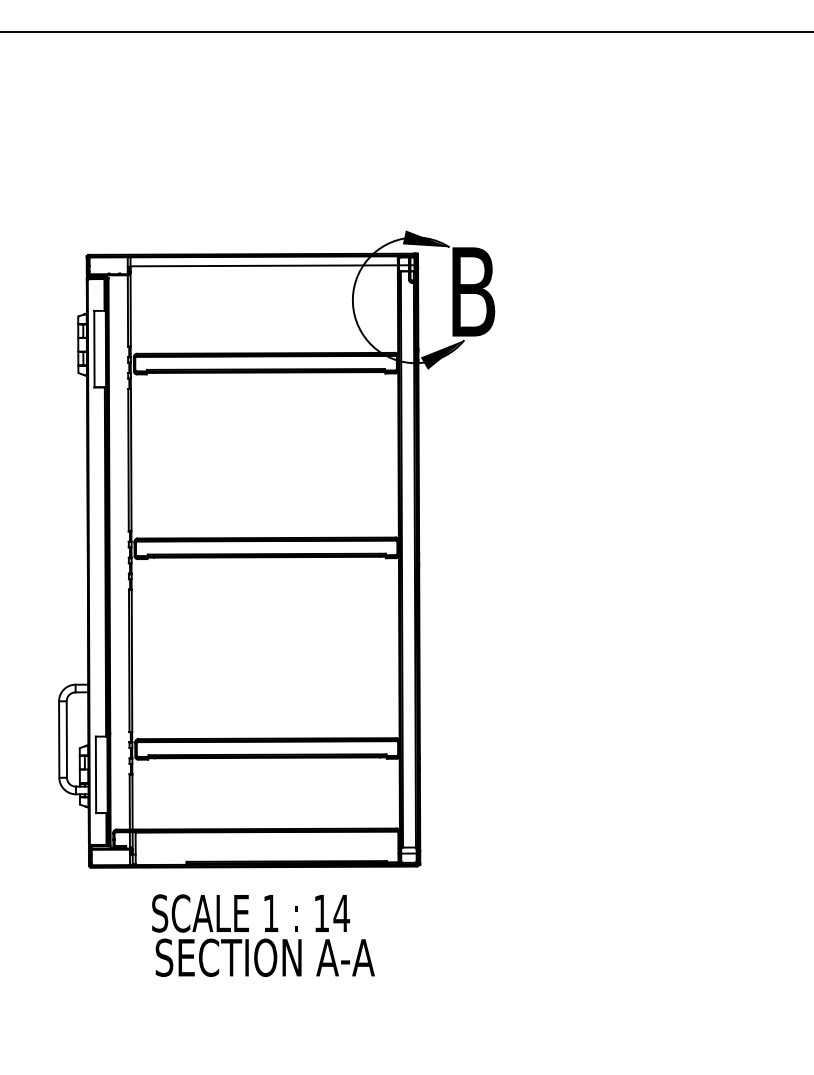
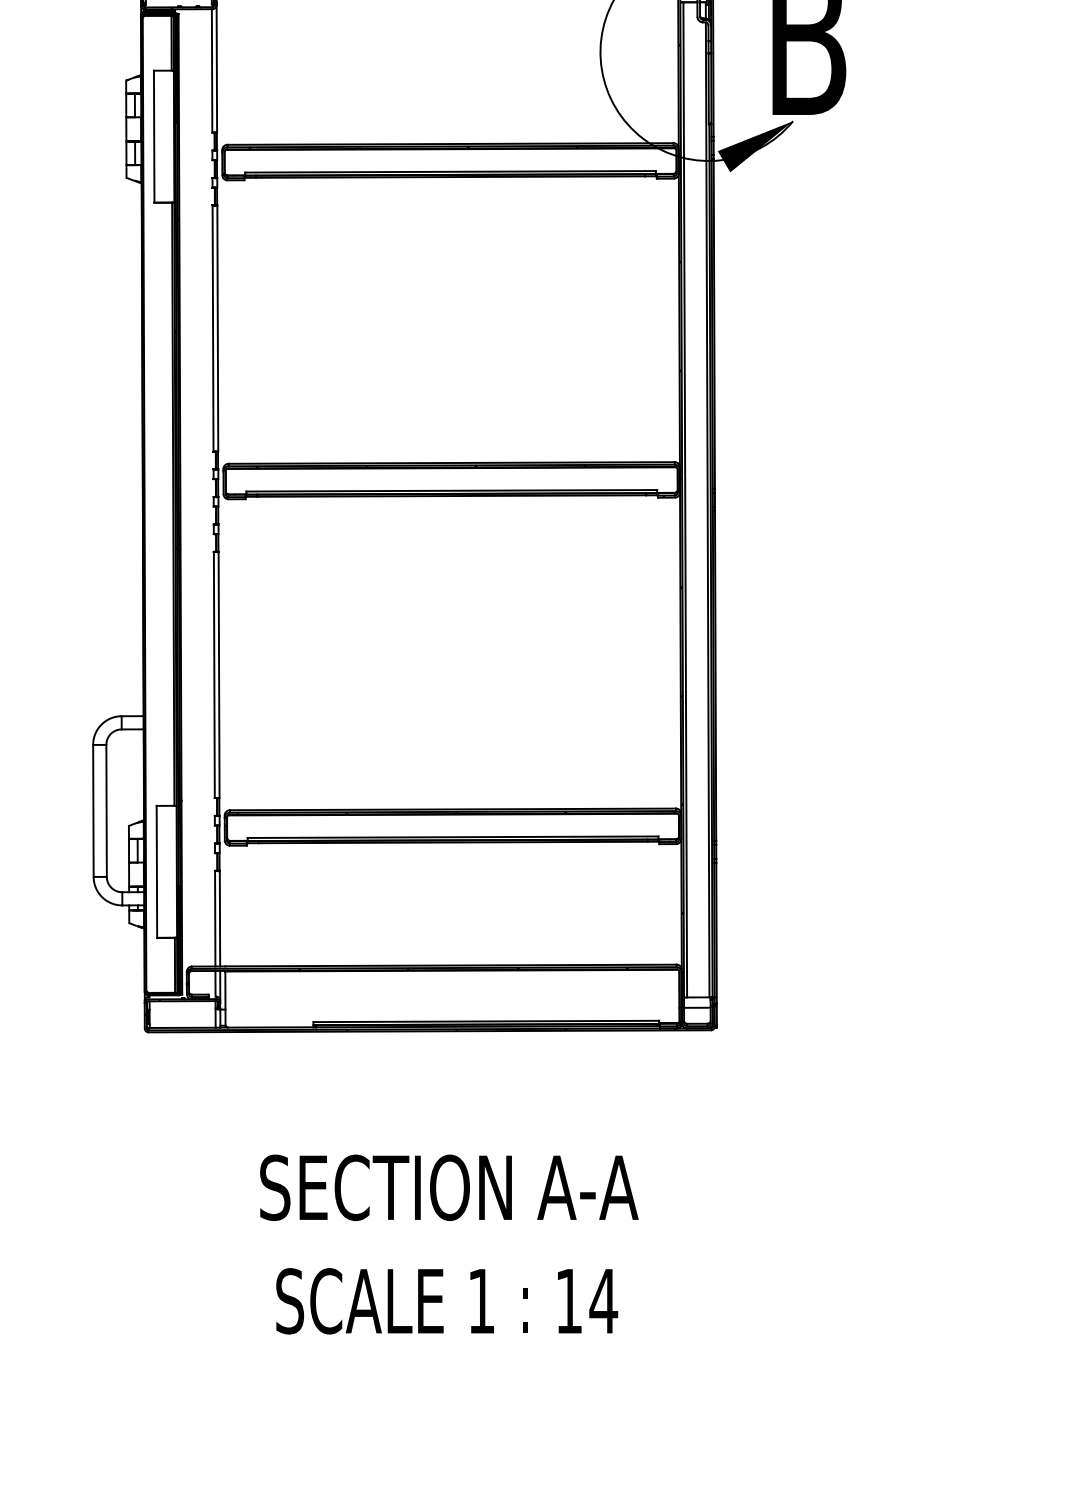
text: (250, 913) -> (446, 1301), moved

